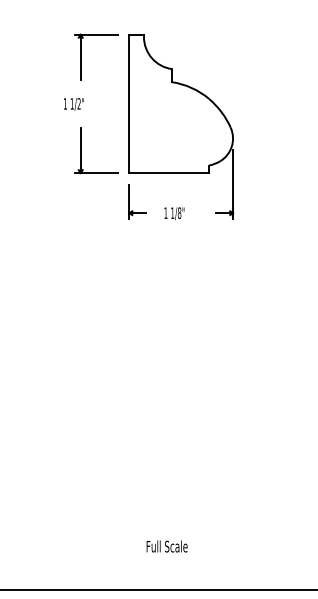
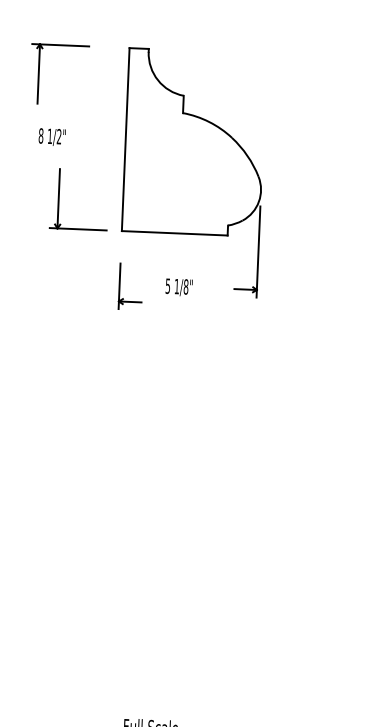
part: (81, 56) -> (39, 73), moved
text: (65, 103) -> (41, 135), 1 -> 8
part: (129, 201) -> (119, 285), moved
text: (165, 213) -> (167, 286), 1 -> 5

